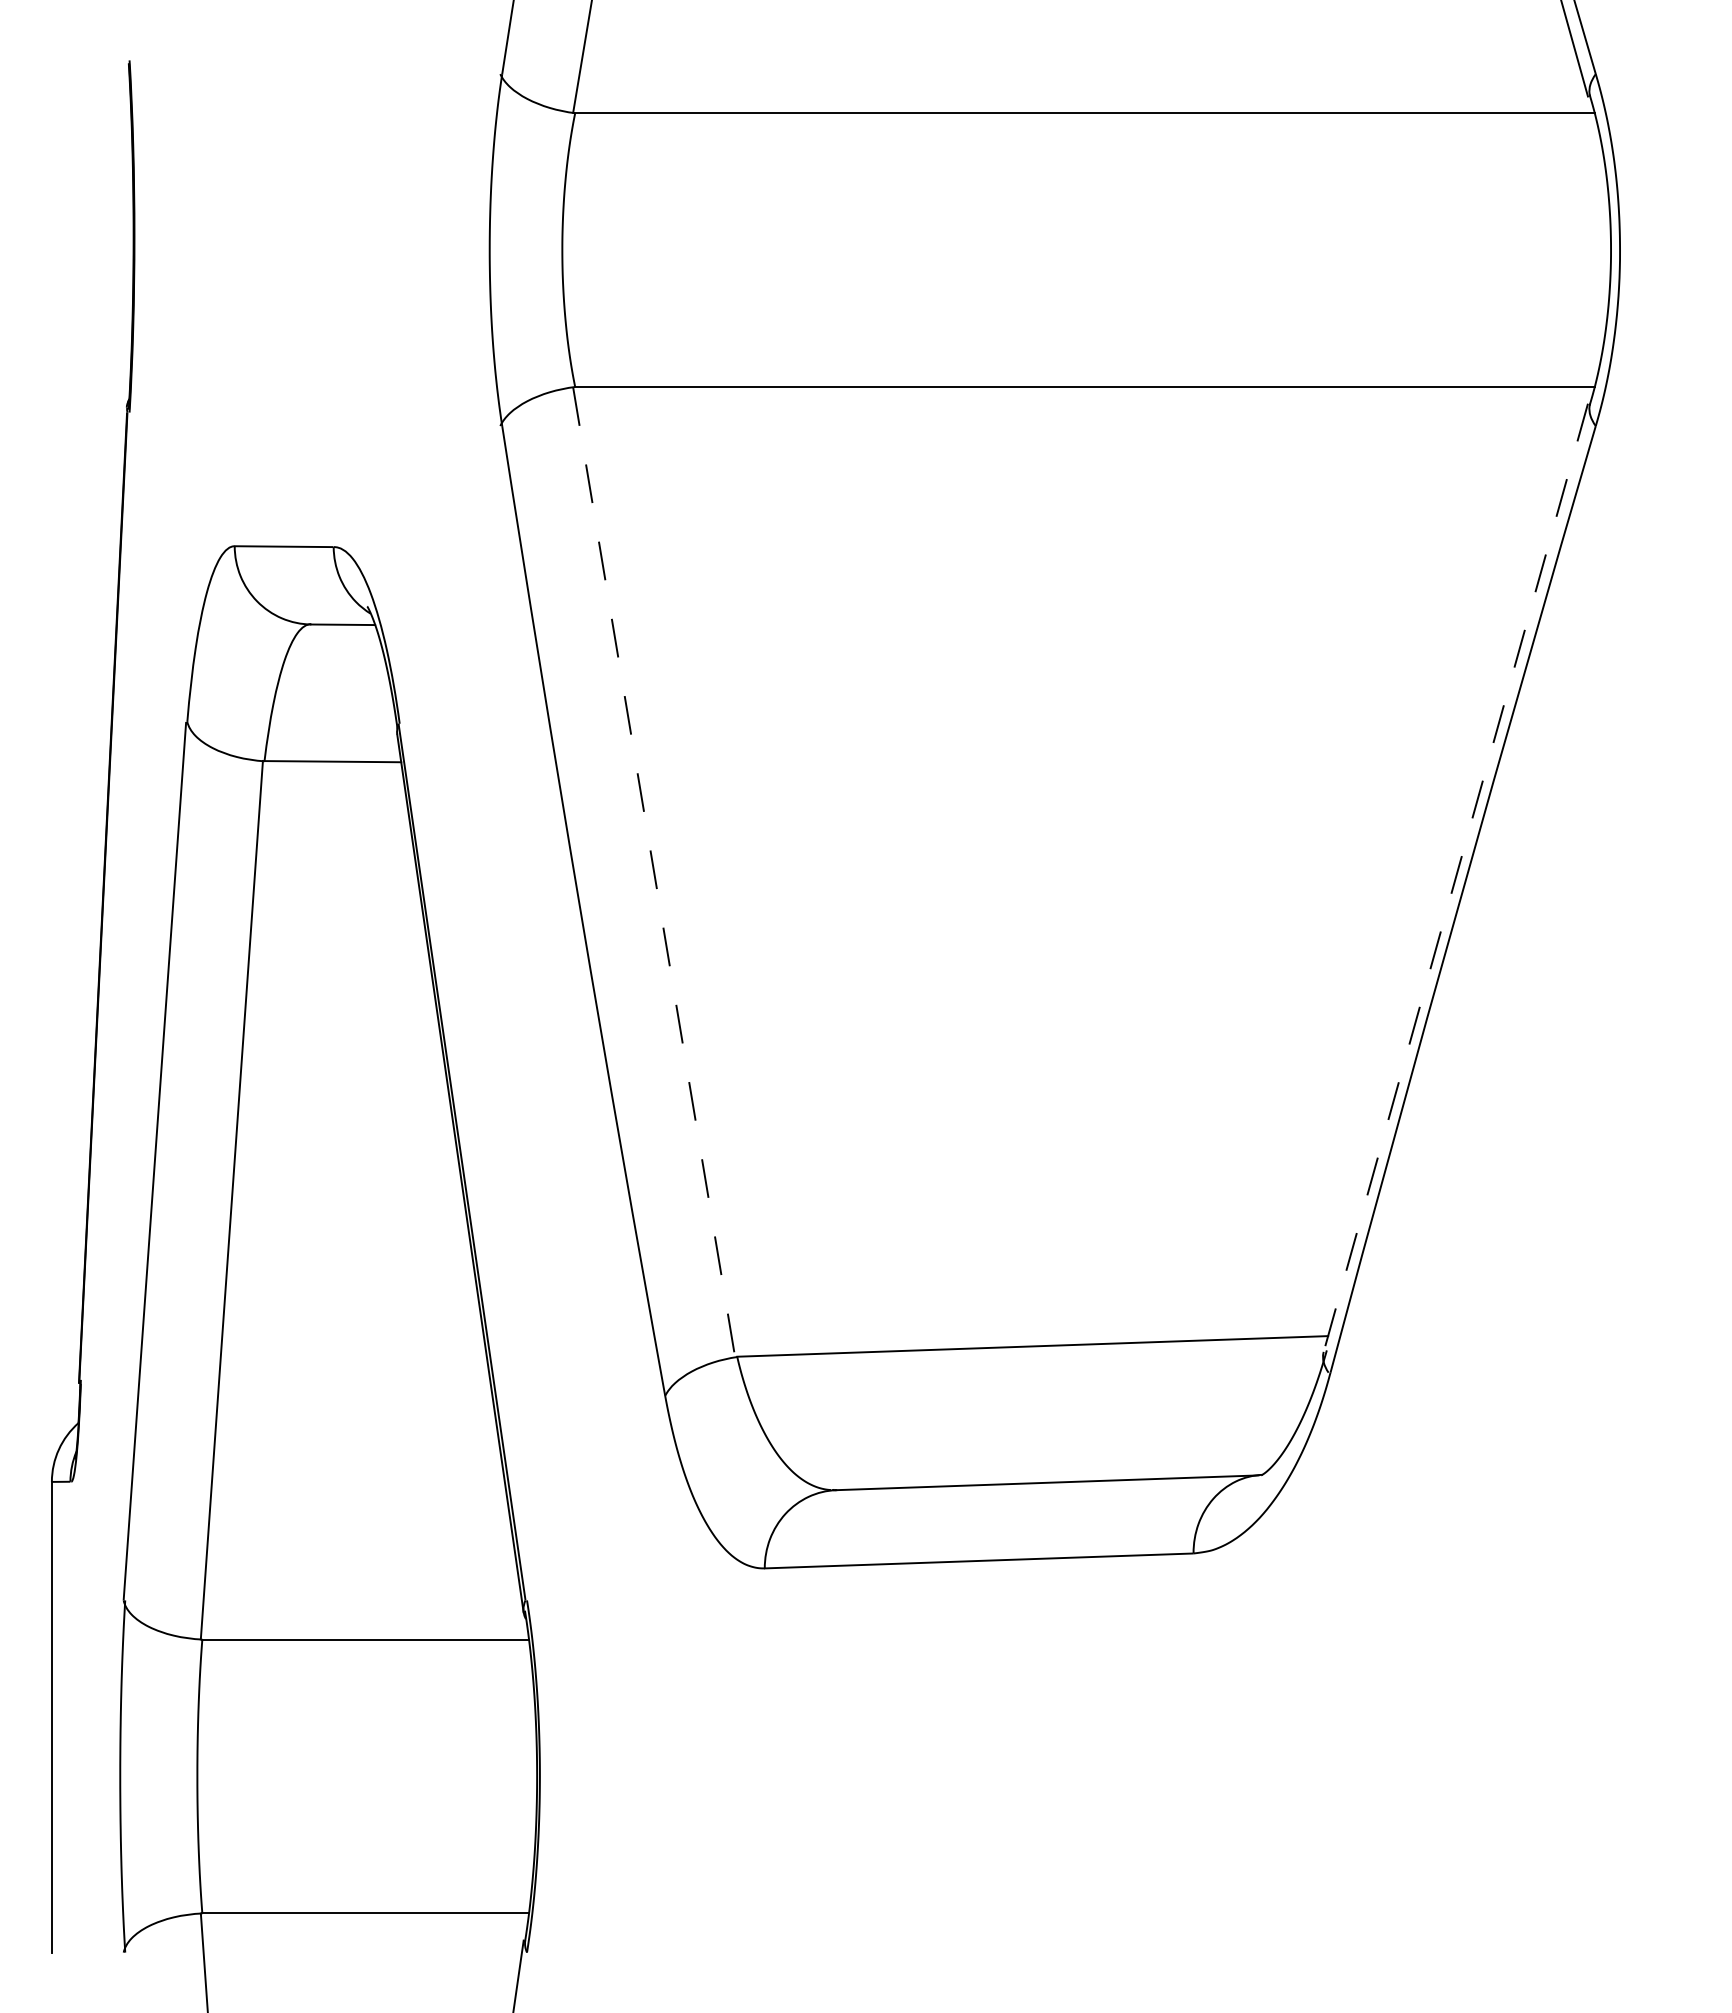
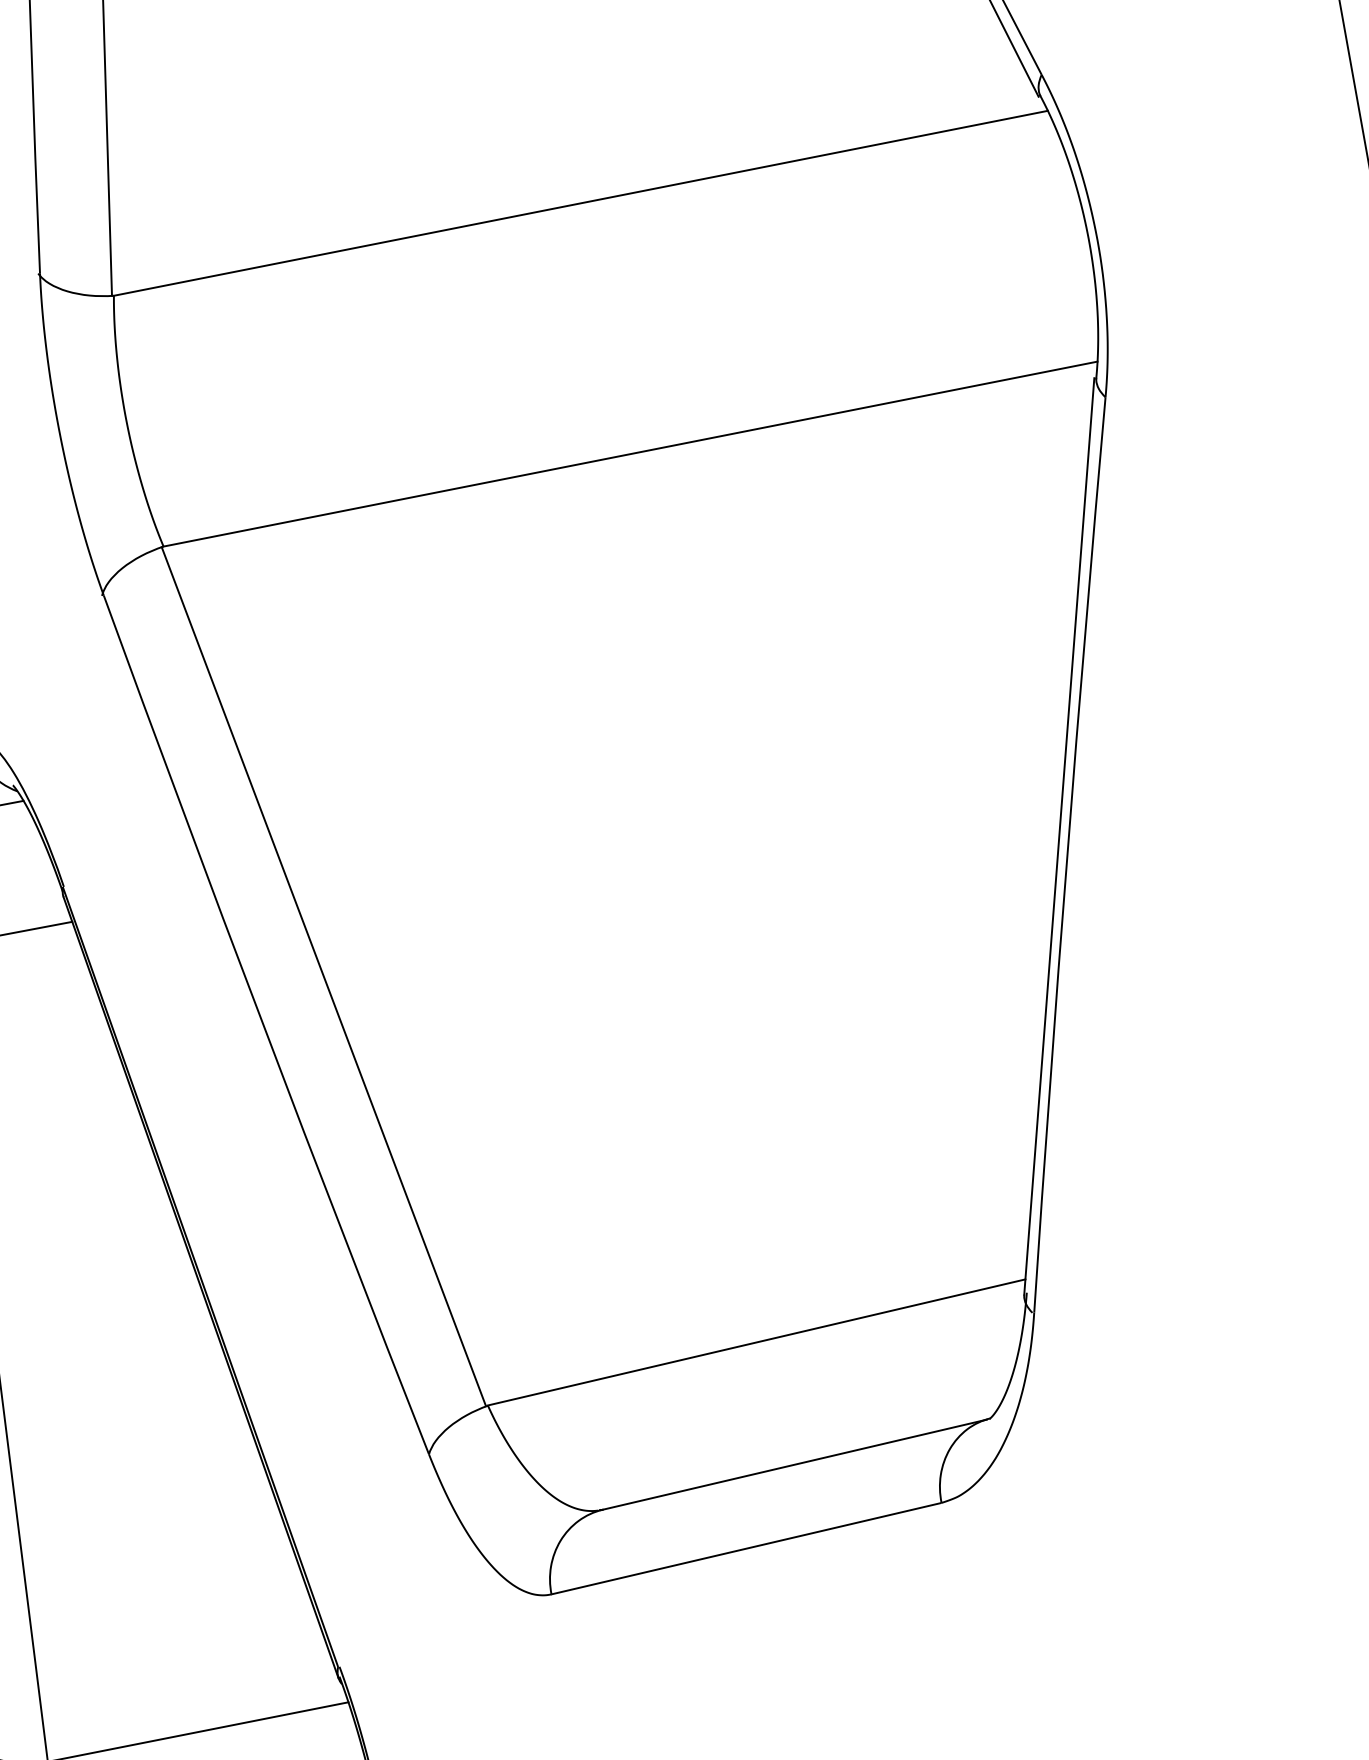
line: (654, 872) -> (324, 976), dashed -> solid
line: (1455, 878) -> (1059, 837), dashed -> solid

